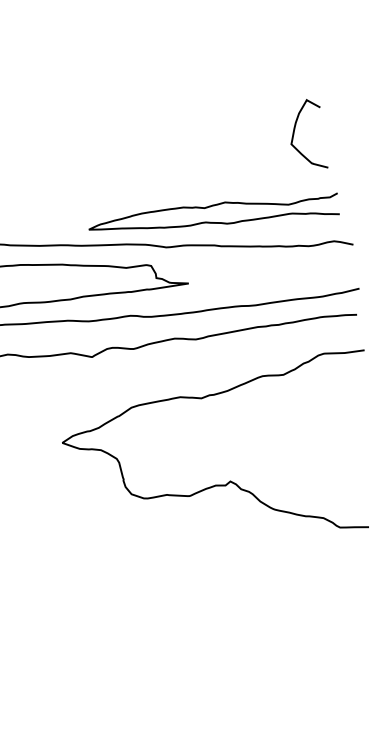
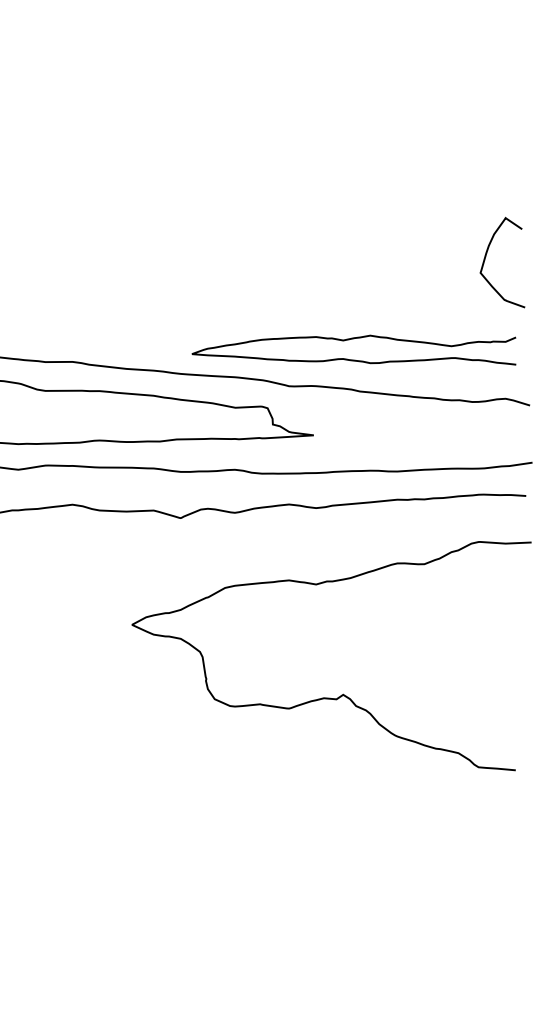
curve: (294, 131) -> (486, 256), moved

